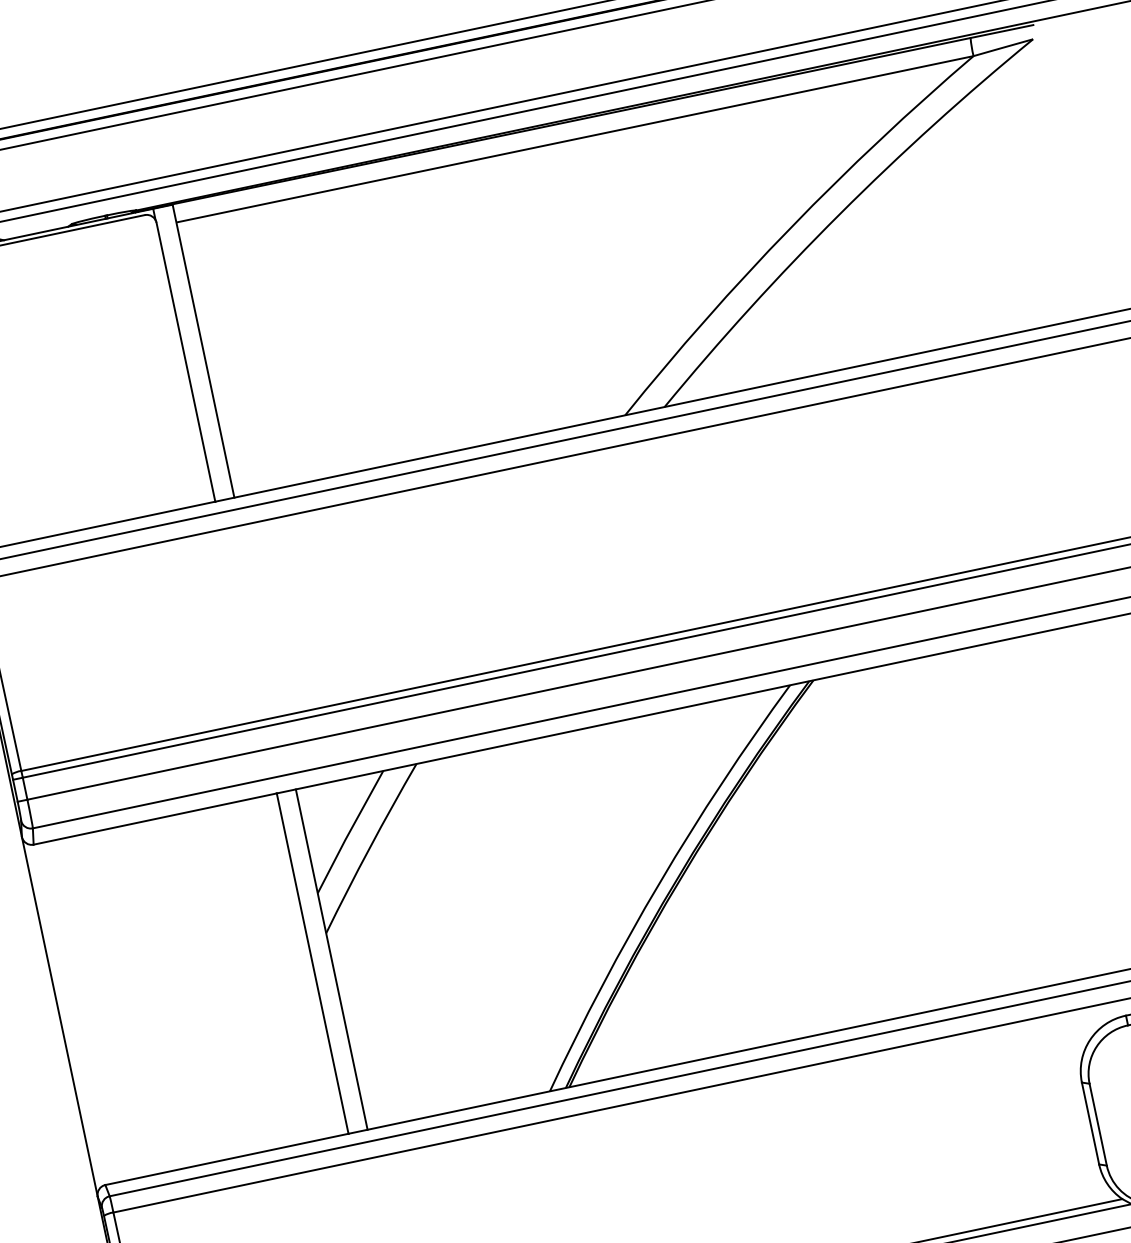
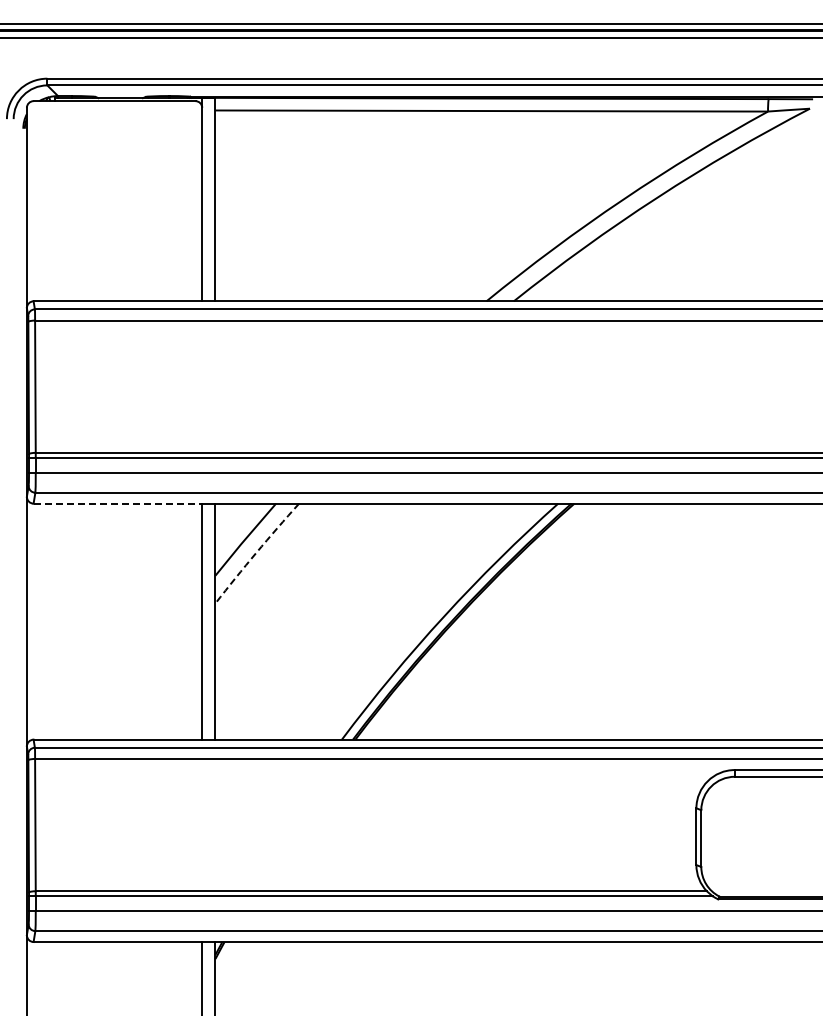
line: (156, 818) -> (118, 503), solid -> dashed
arc: (369, 847) -> (256, 552), solid -> dashed

